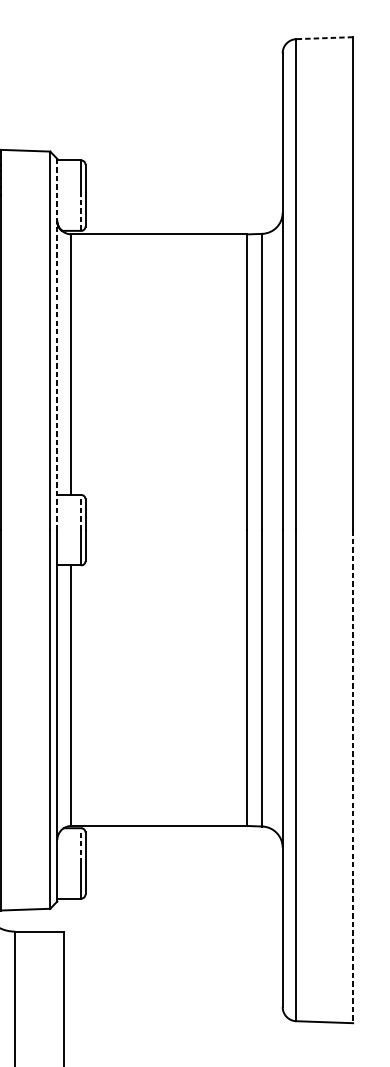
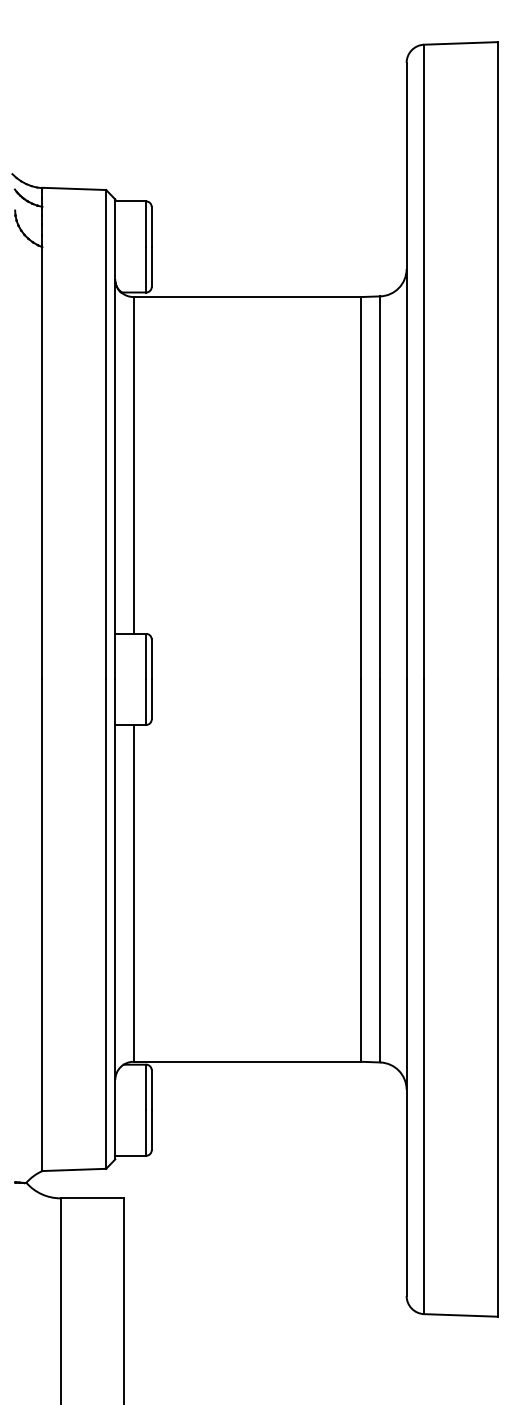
line: (324, 38) -> (460, 43), dashed -> solid
line: (81, 213) -> (146, 269), dashed -> solid
line: (57, 344) -> (115, 439), dashed -> solid
line: (81, 512) -> (146, 656), dashed -> solid
line: (352, 777) -> (497, 998), dashed -> solid
line: (81, 845) -> (146, 1087), dashed -> solid

